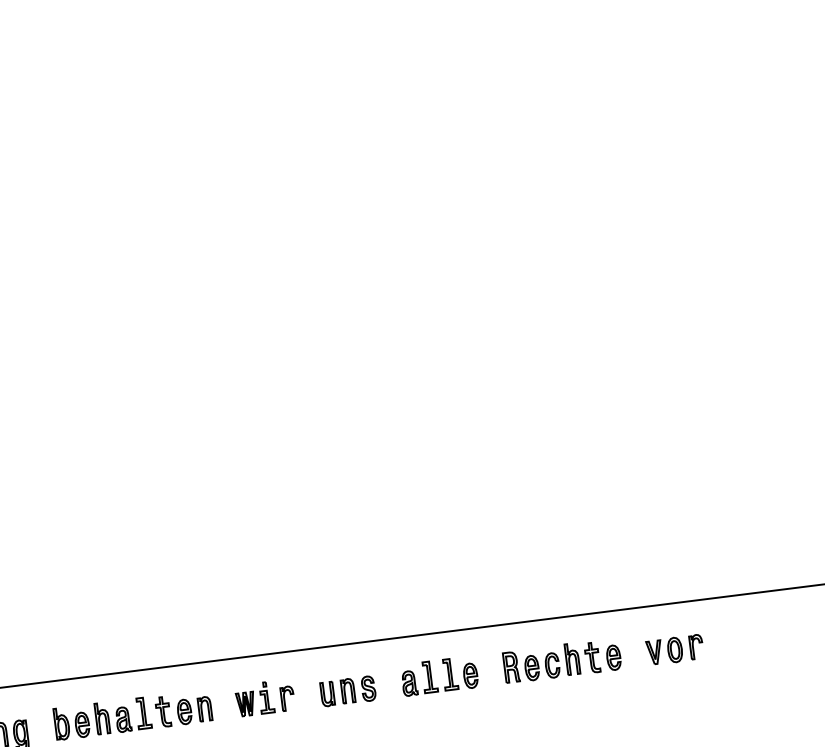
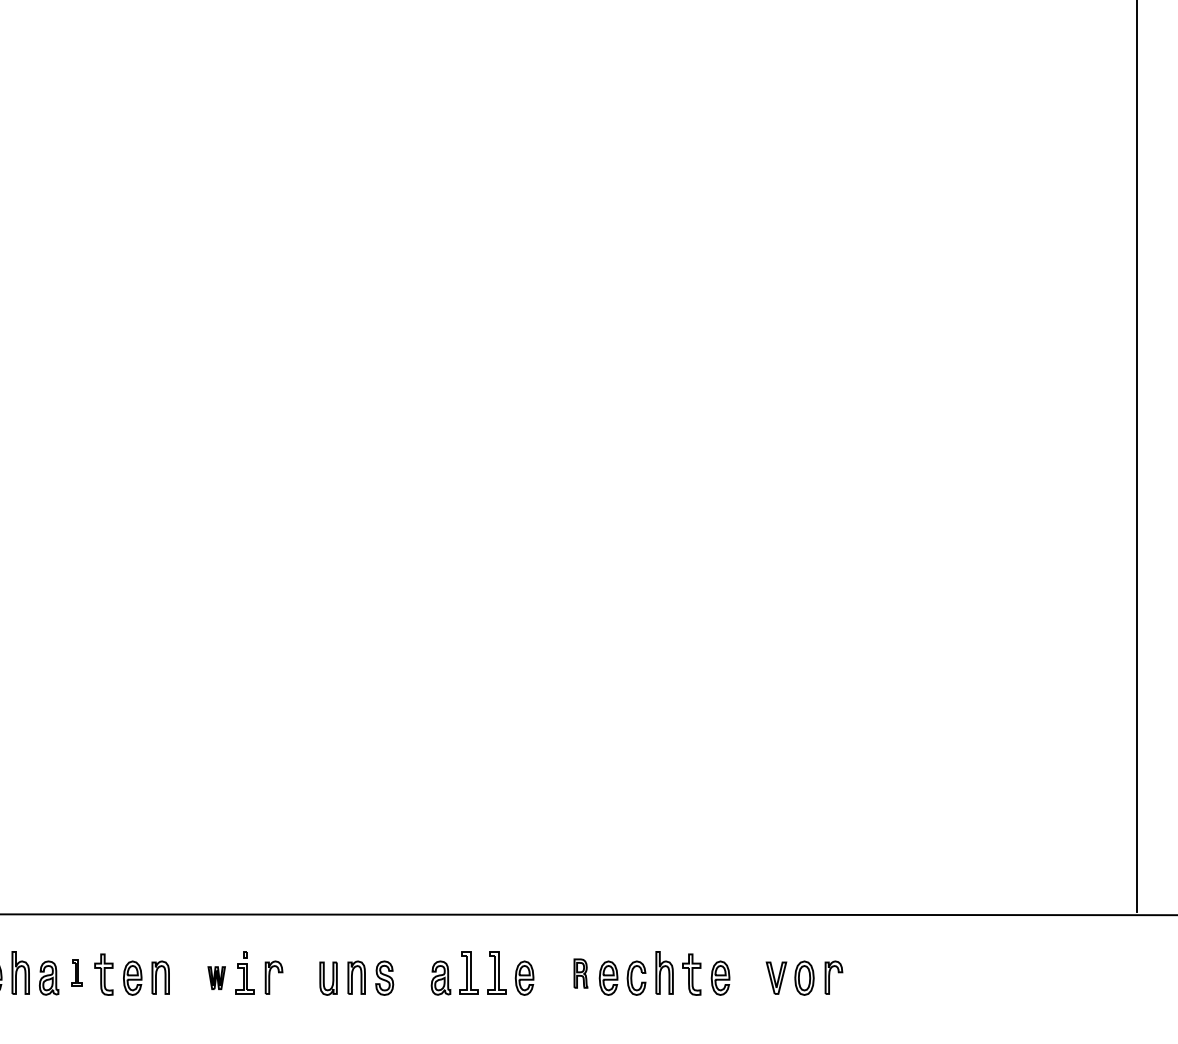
part: (511, 667) -> (580, 973), size x0.7
part: (245, 703) -> (216, 977), size x0.7
part: (143, 712) -> (76, 972), size x0.6

